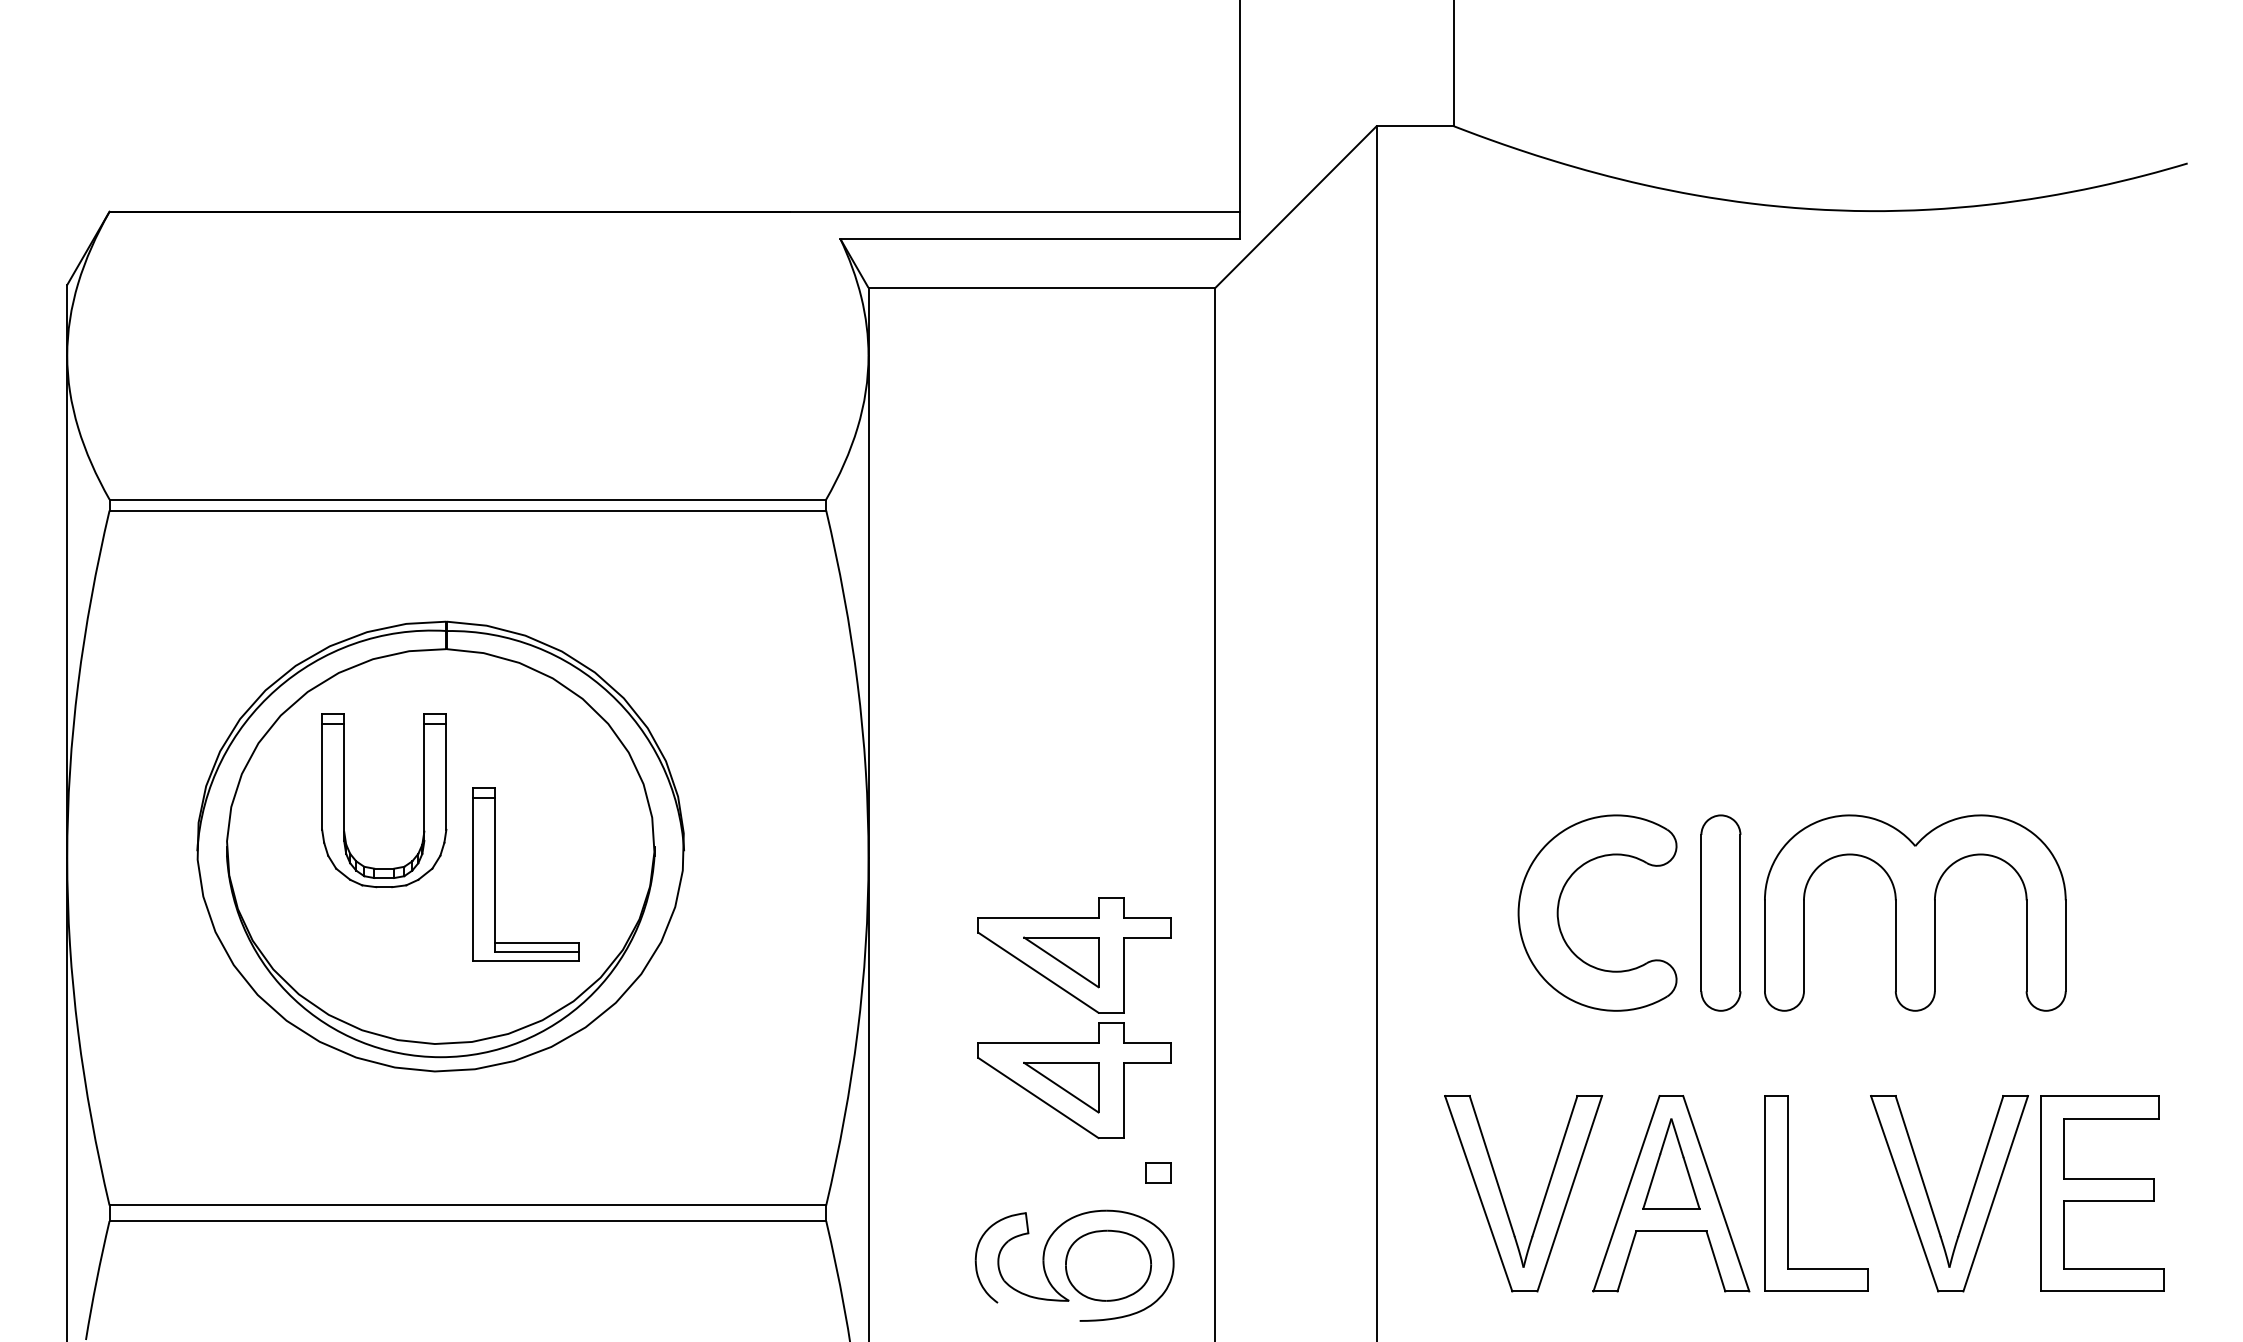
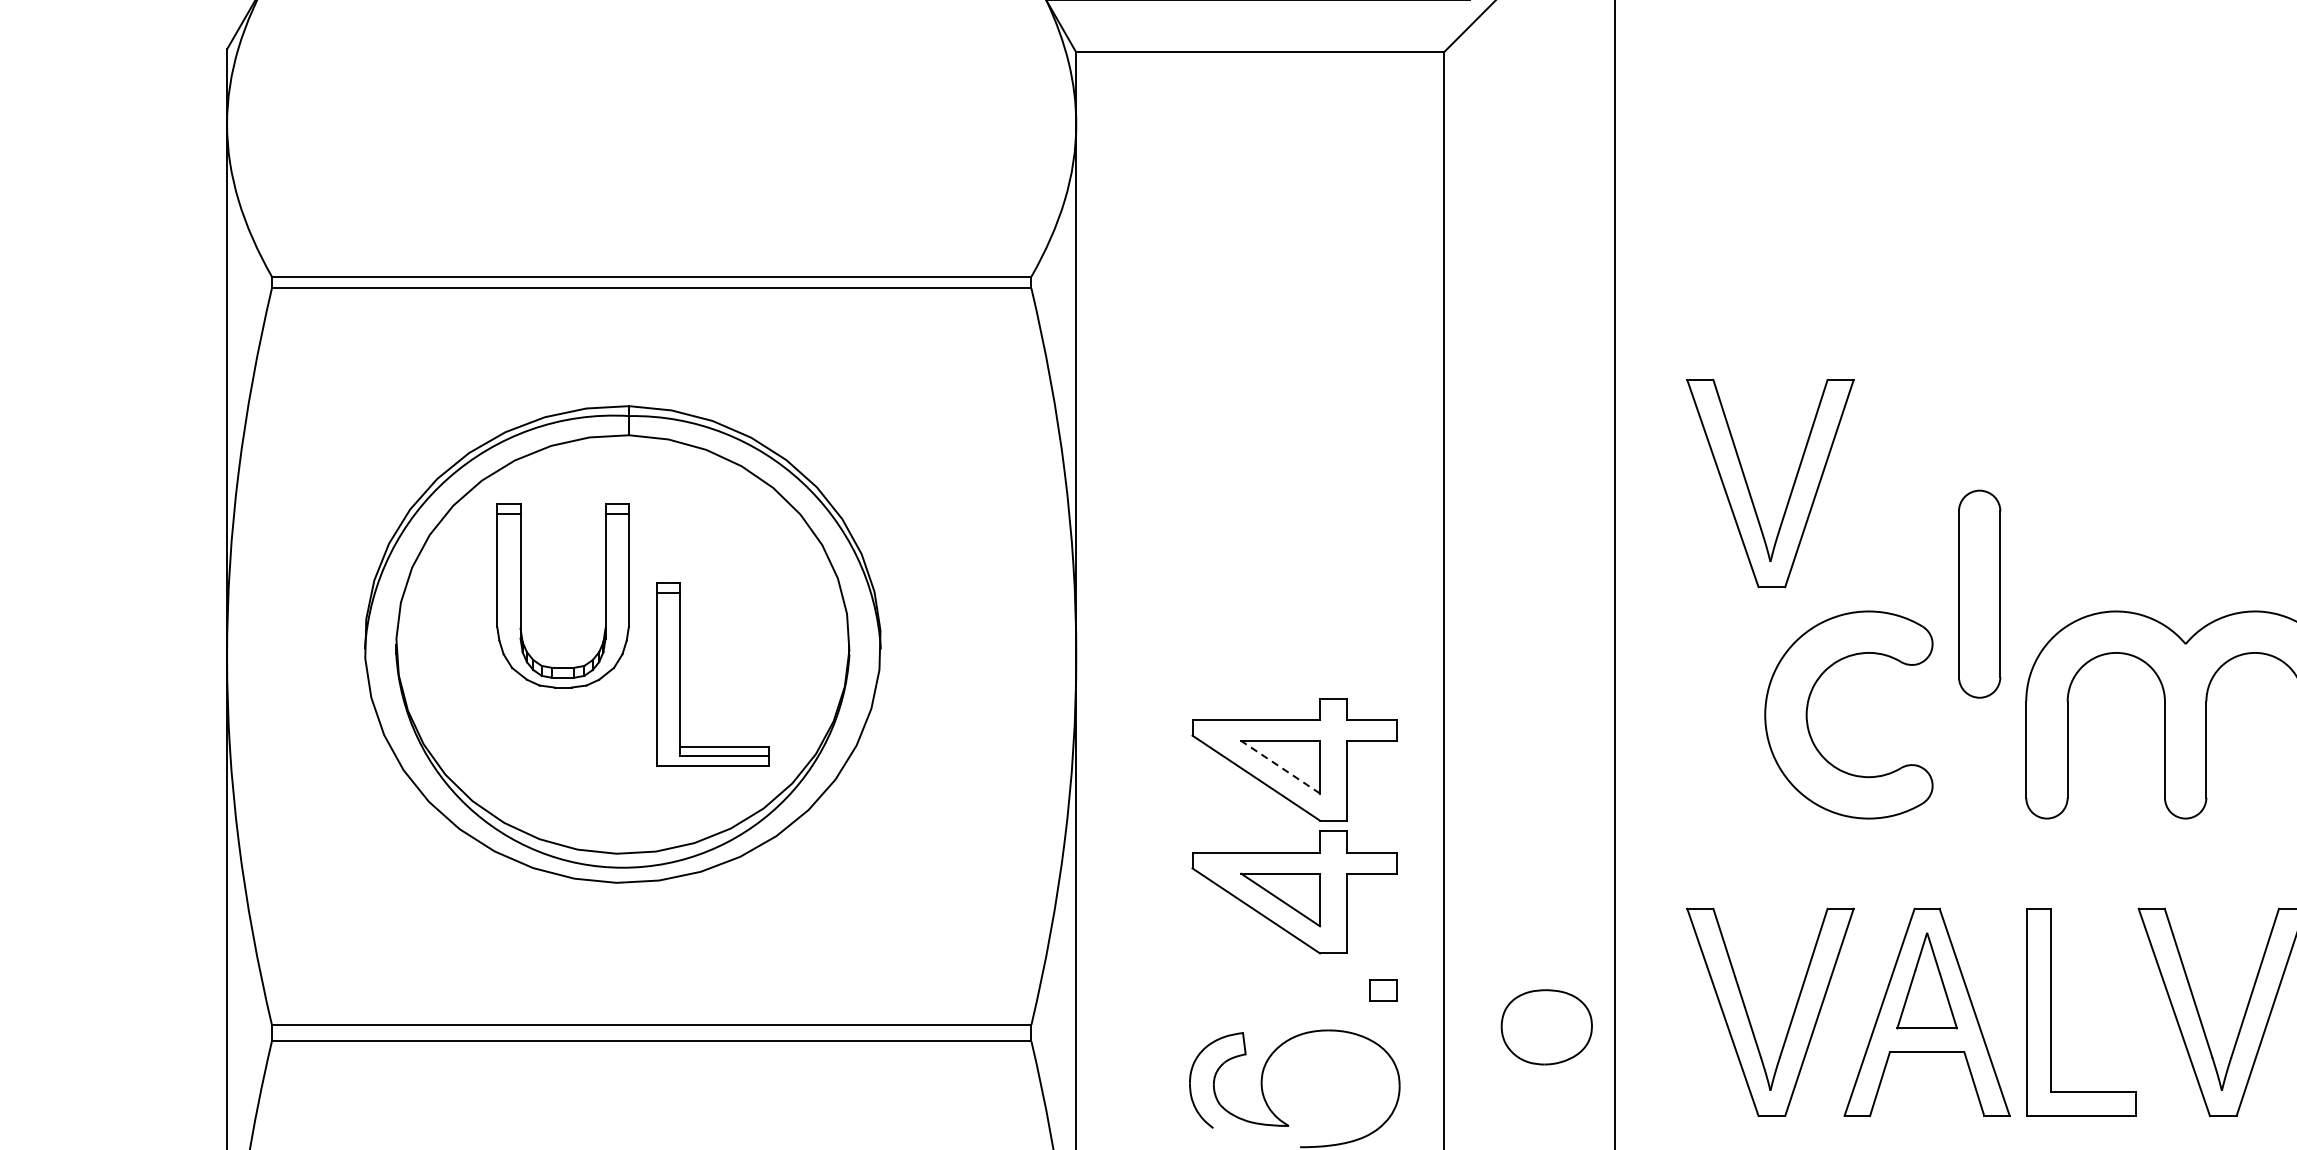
part: (1504, 701) -> (1750, 490), added
part: (1720, 912) -> (1979, 593), moved
line: (1061, 962) -> (1280, 767), solid -> dashed
part: (1108, 1265) -> (1546, 1027), moved

